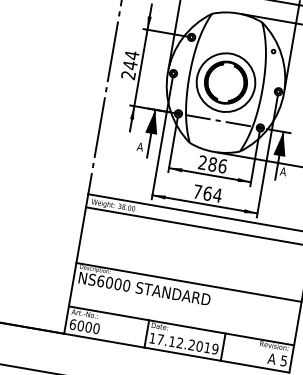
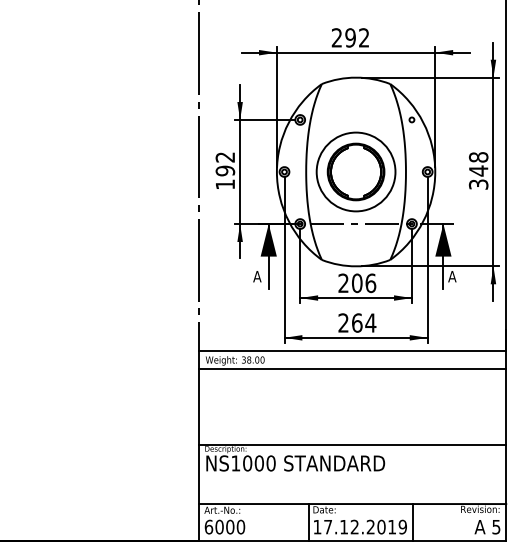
text: (130, 65) -> (225, 170), 244 -> 192
text: (213, 163) -> (357, 282), 286 -> 206
text: (197, 191) -> (343, 322), 764 -> 264
text: (100, 281) -> (235, 463), NS6000 -> NS1000

